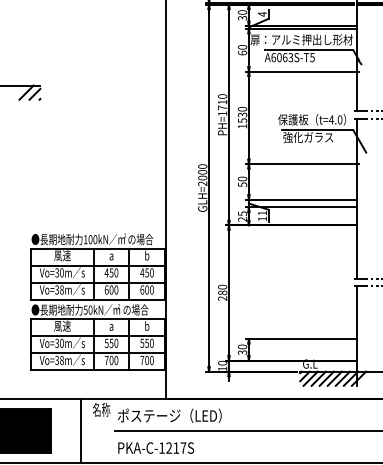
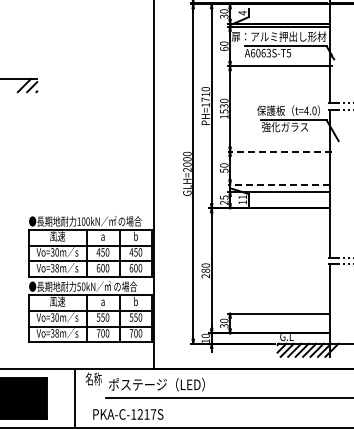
line: (302, 163) -> (279, 151), solid -> dashed
line: (301, 199) -> (278, 184), solid -> dashed
text: (156, 448) -> (128, 414), moved

